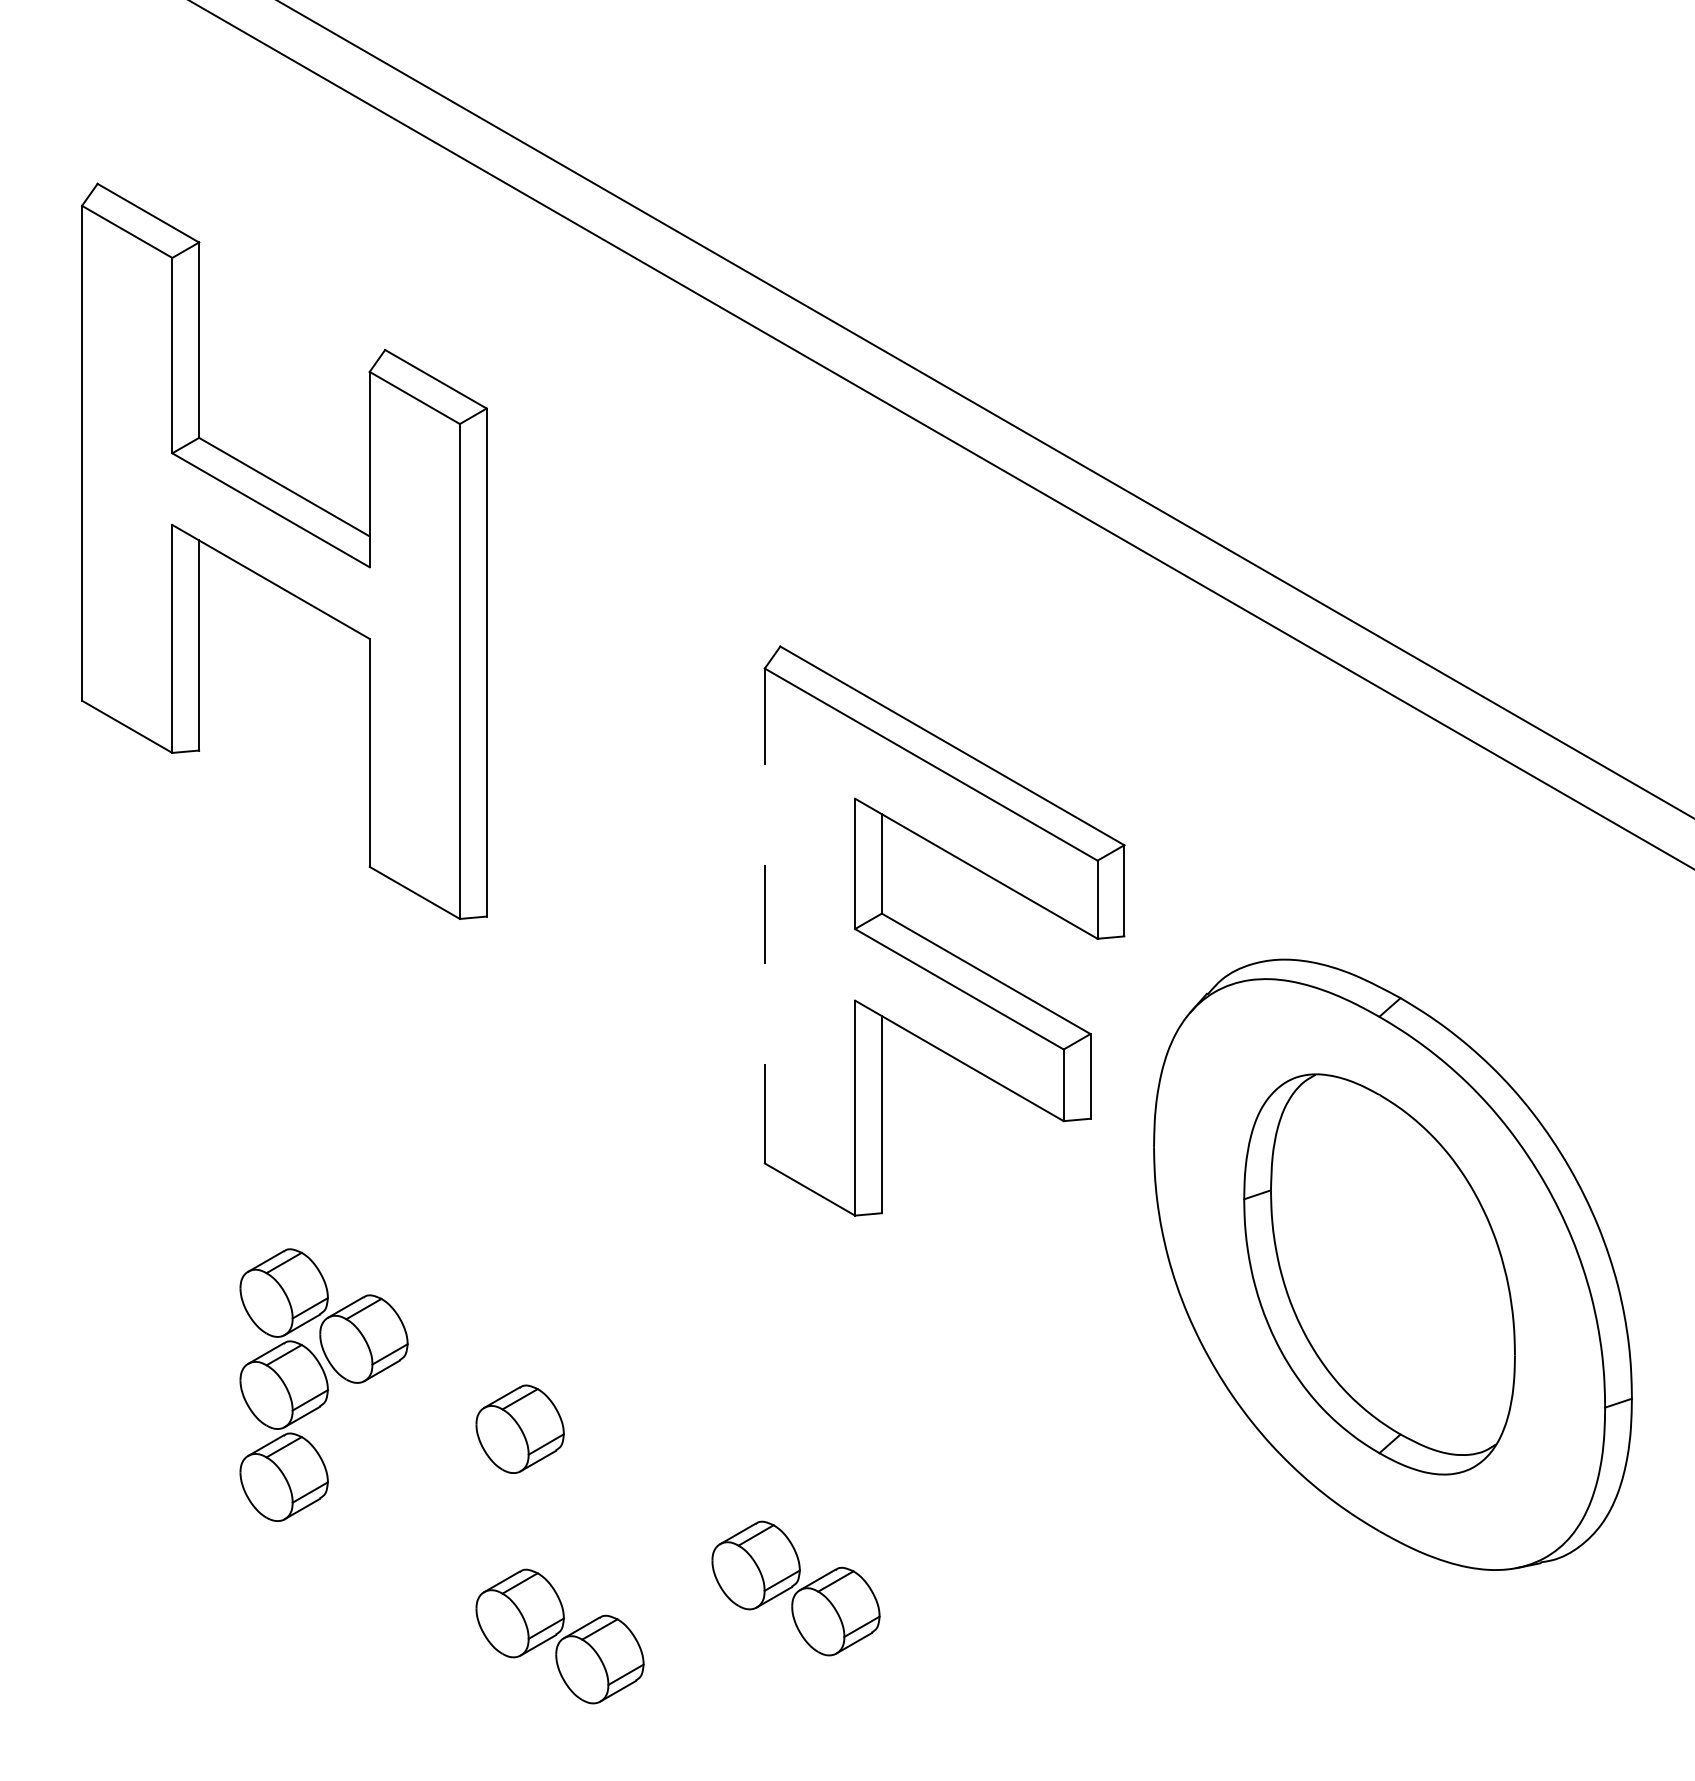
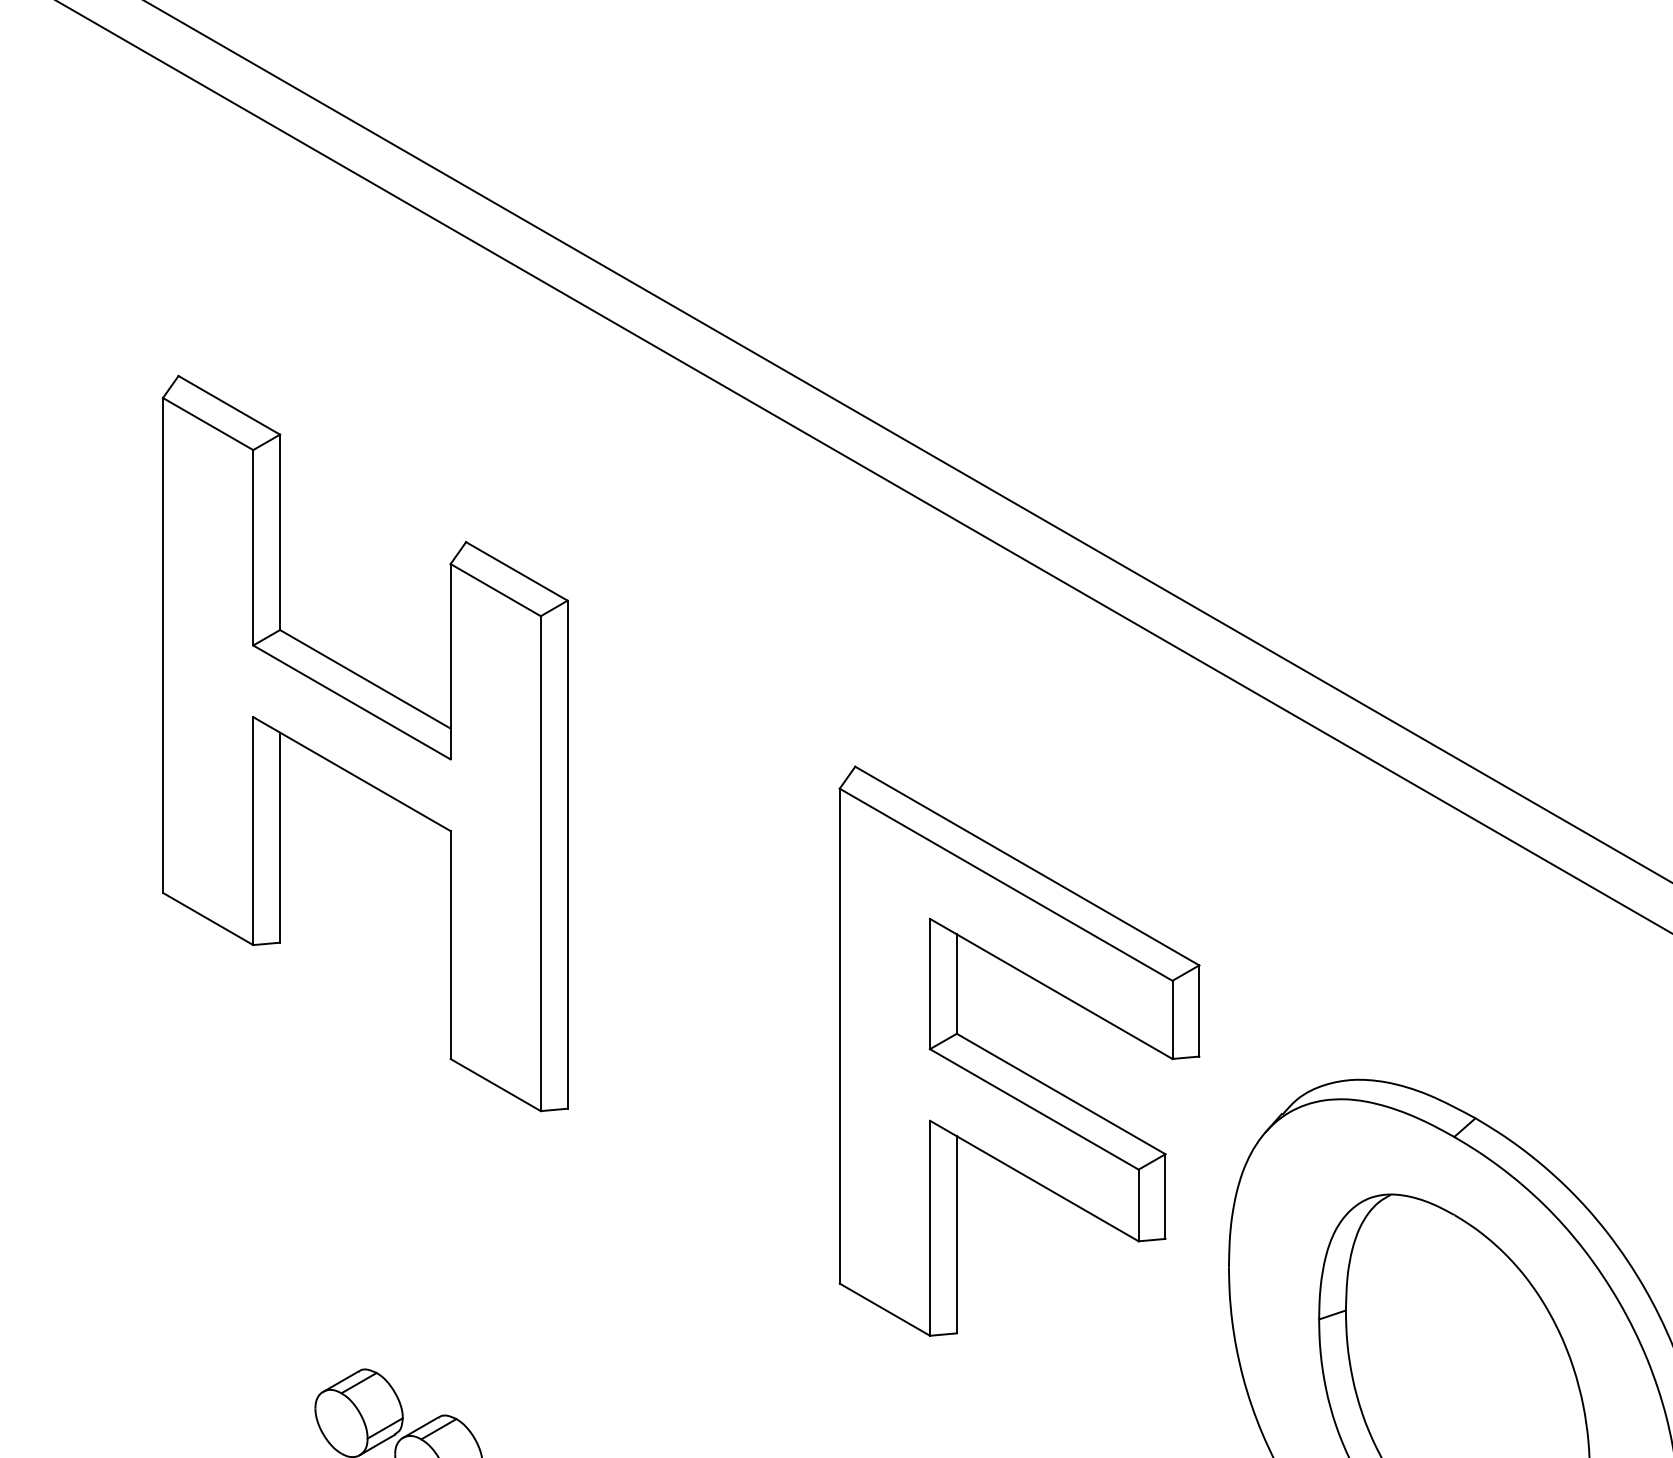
part: (284, 550) -> (365, 742), moved
line: (764, 915) -> (839, 1035), dashed -> solid

